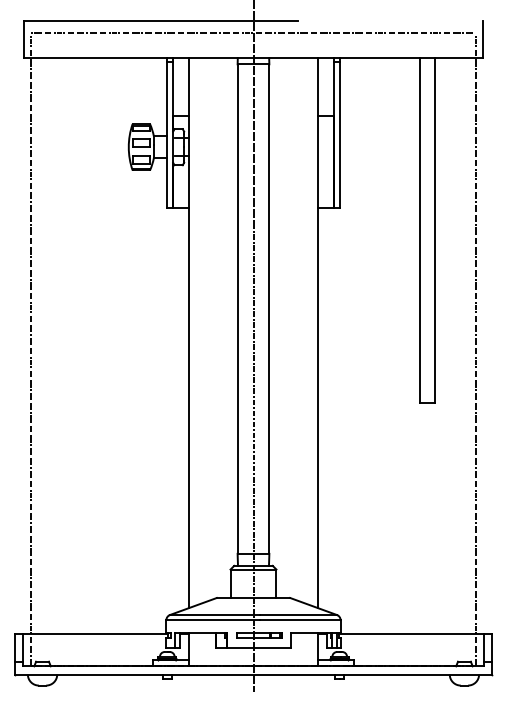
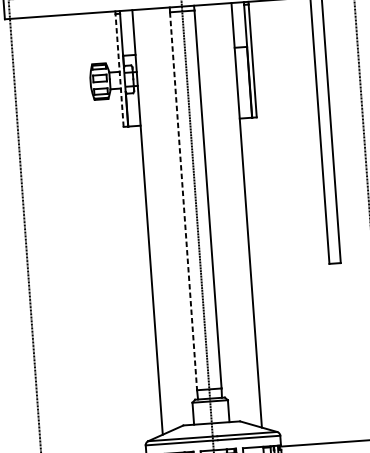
line: (167, 134) -> (119, 70), solid -> dashed
line: (237, 309) -> (183, 201), solid -> dashed

